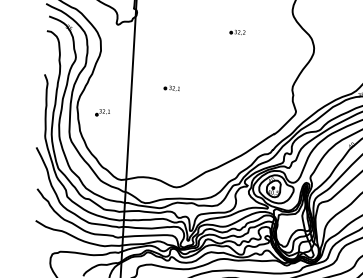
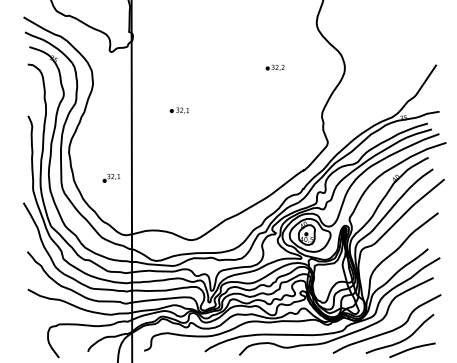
part: (236, 32) -> (274, 67), moved
part: (171, 88) -> (178, 110), moved
part: (102, 113) -> (111, 178), moved

